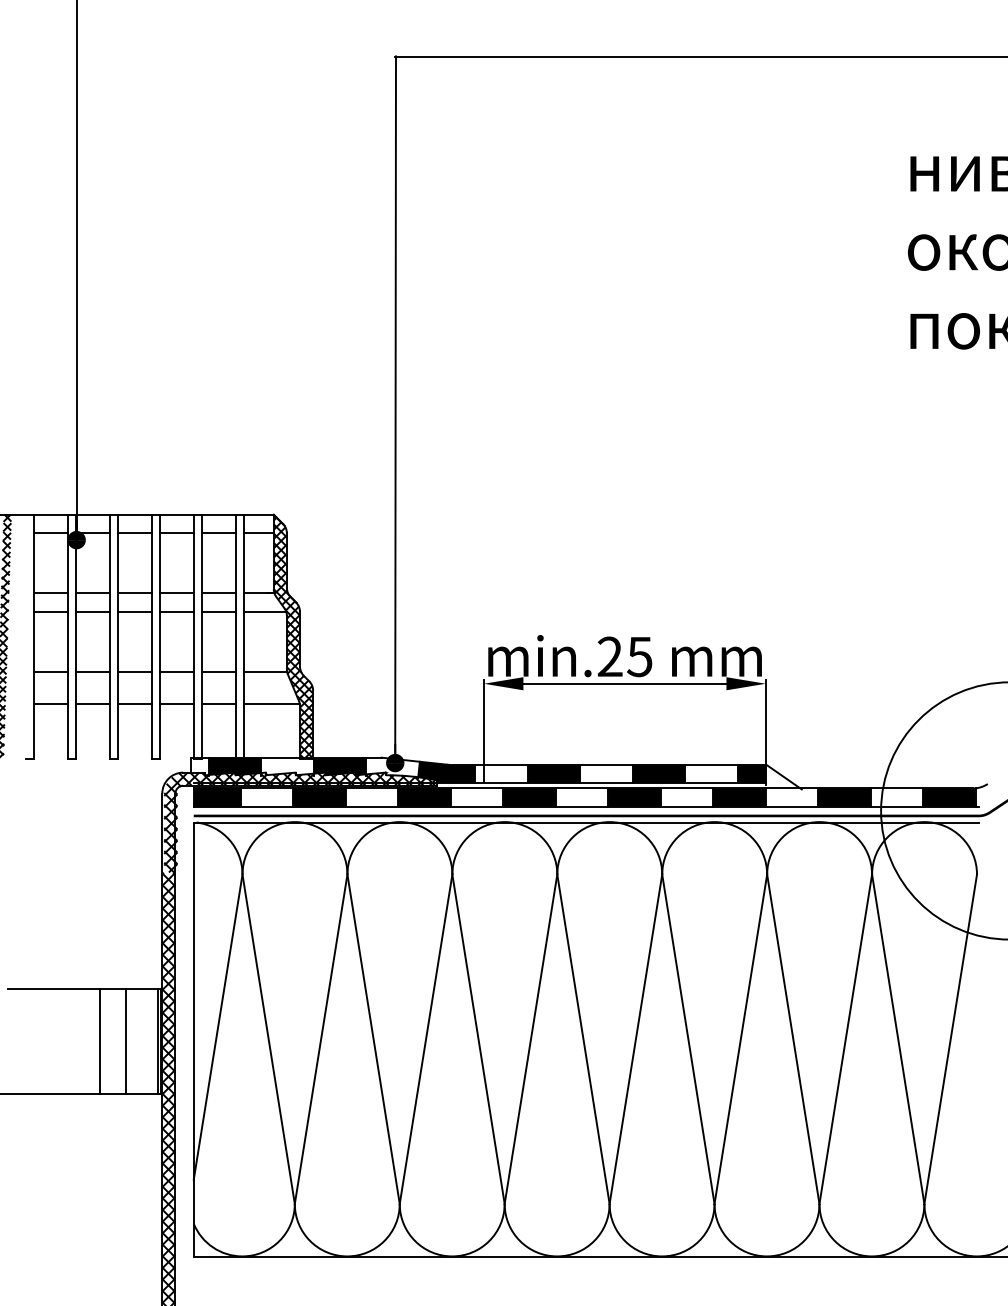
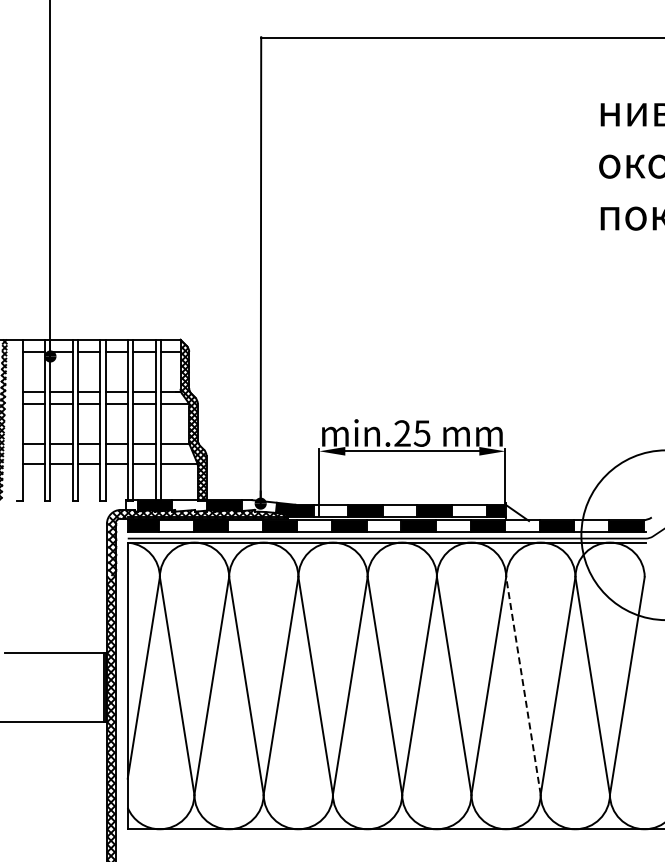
line: (793, 1038) -> (523, 685), solid -> dashed
line: (99, 1041) -> (65, 687), removed
line: (126, 1041) -> (83, 687), removed

